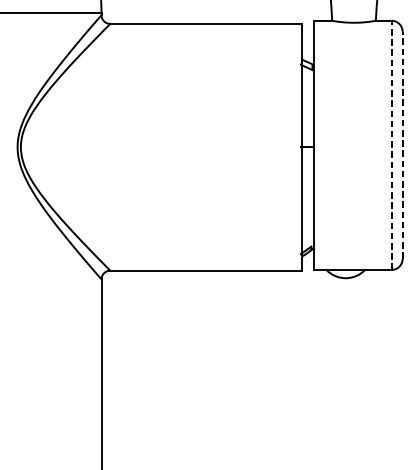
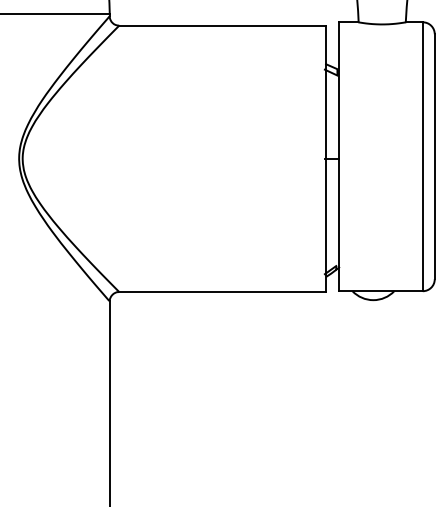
line: (391, 145) -> (422, 156), dashed -> solid
line: (402, 145) -> (434, 156), dashed -> solid

